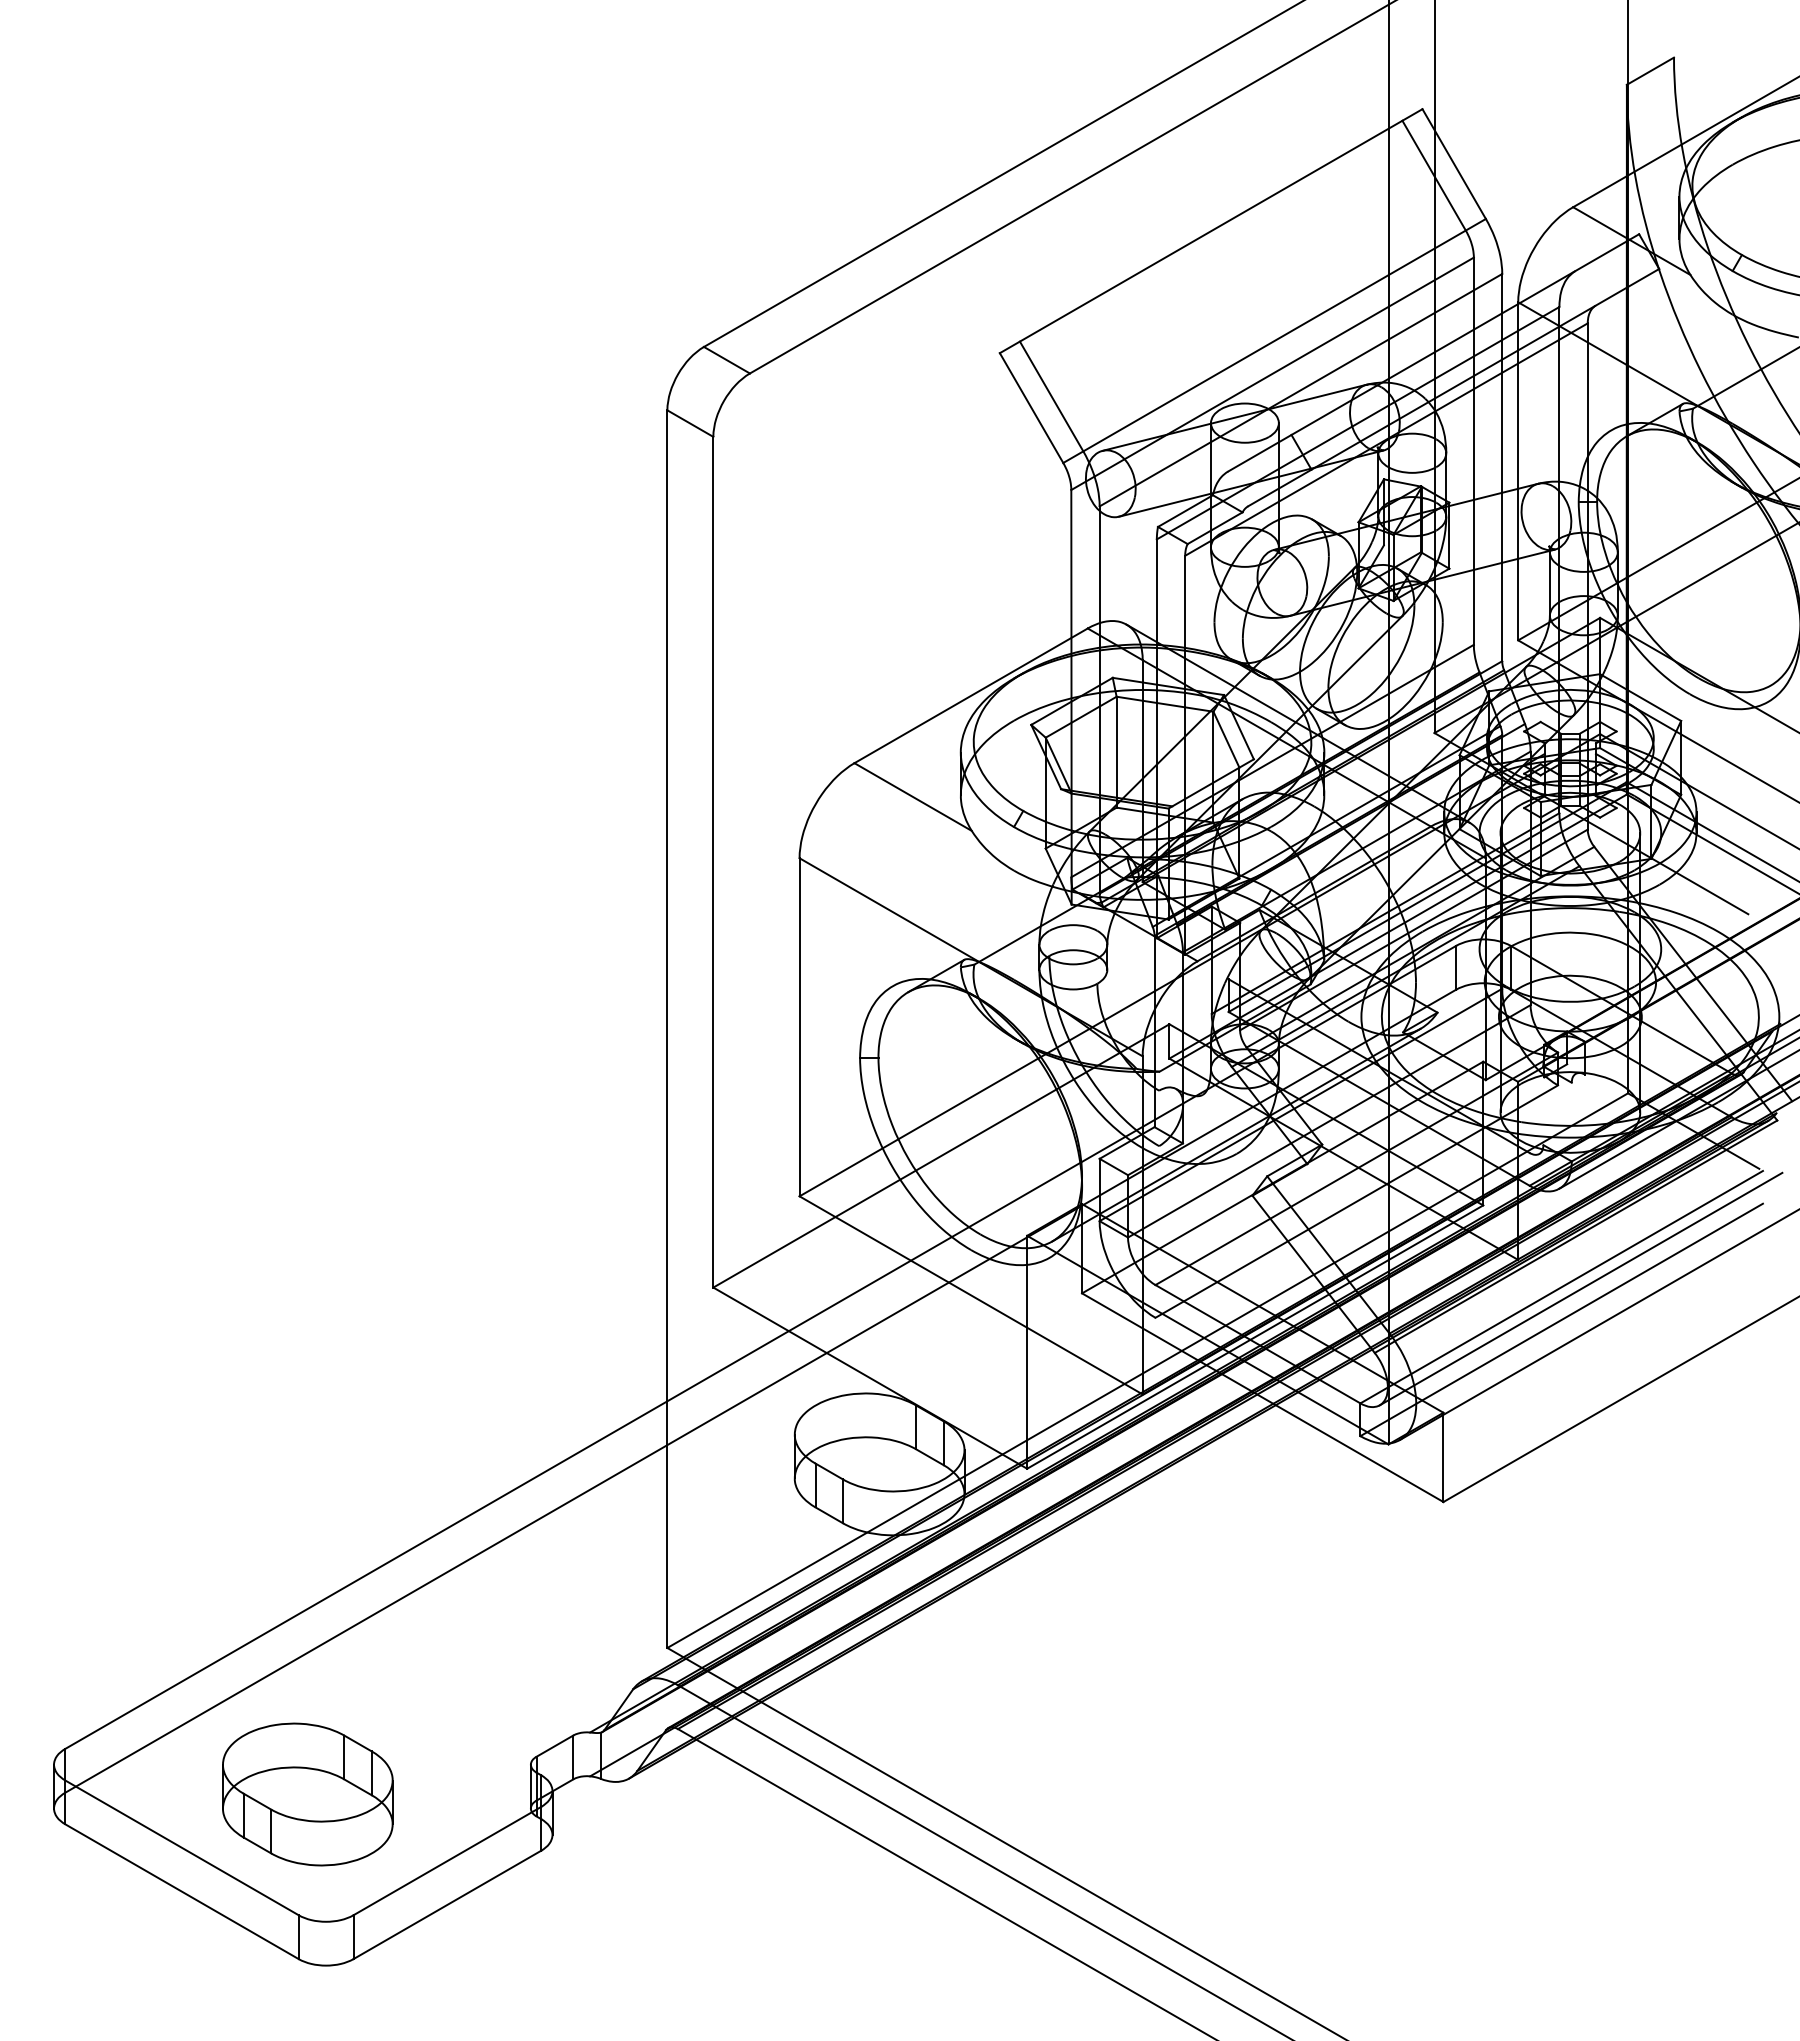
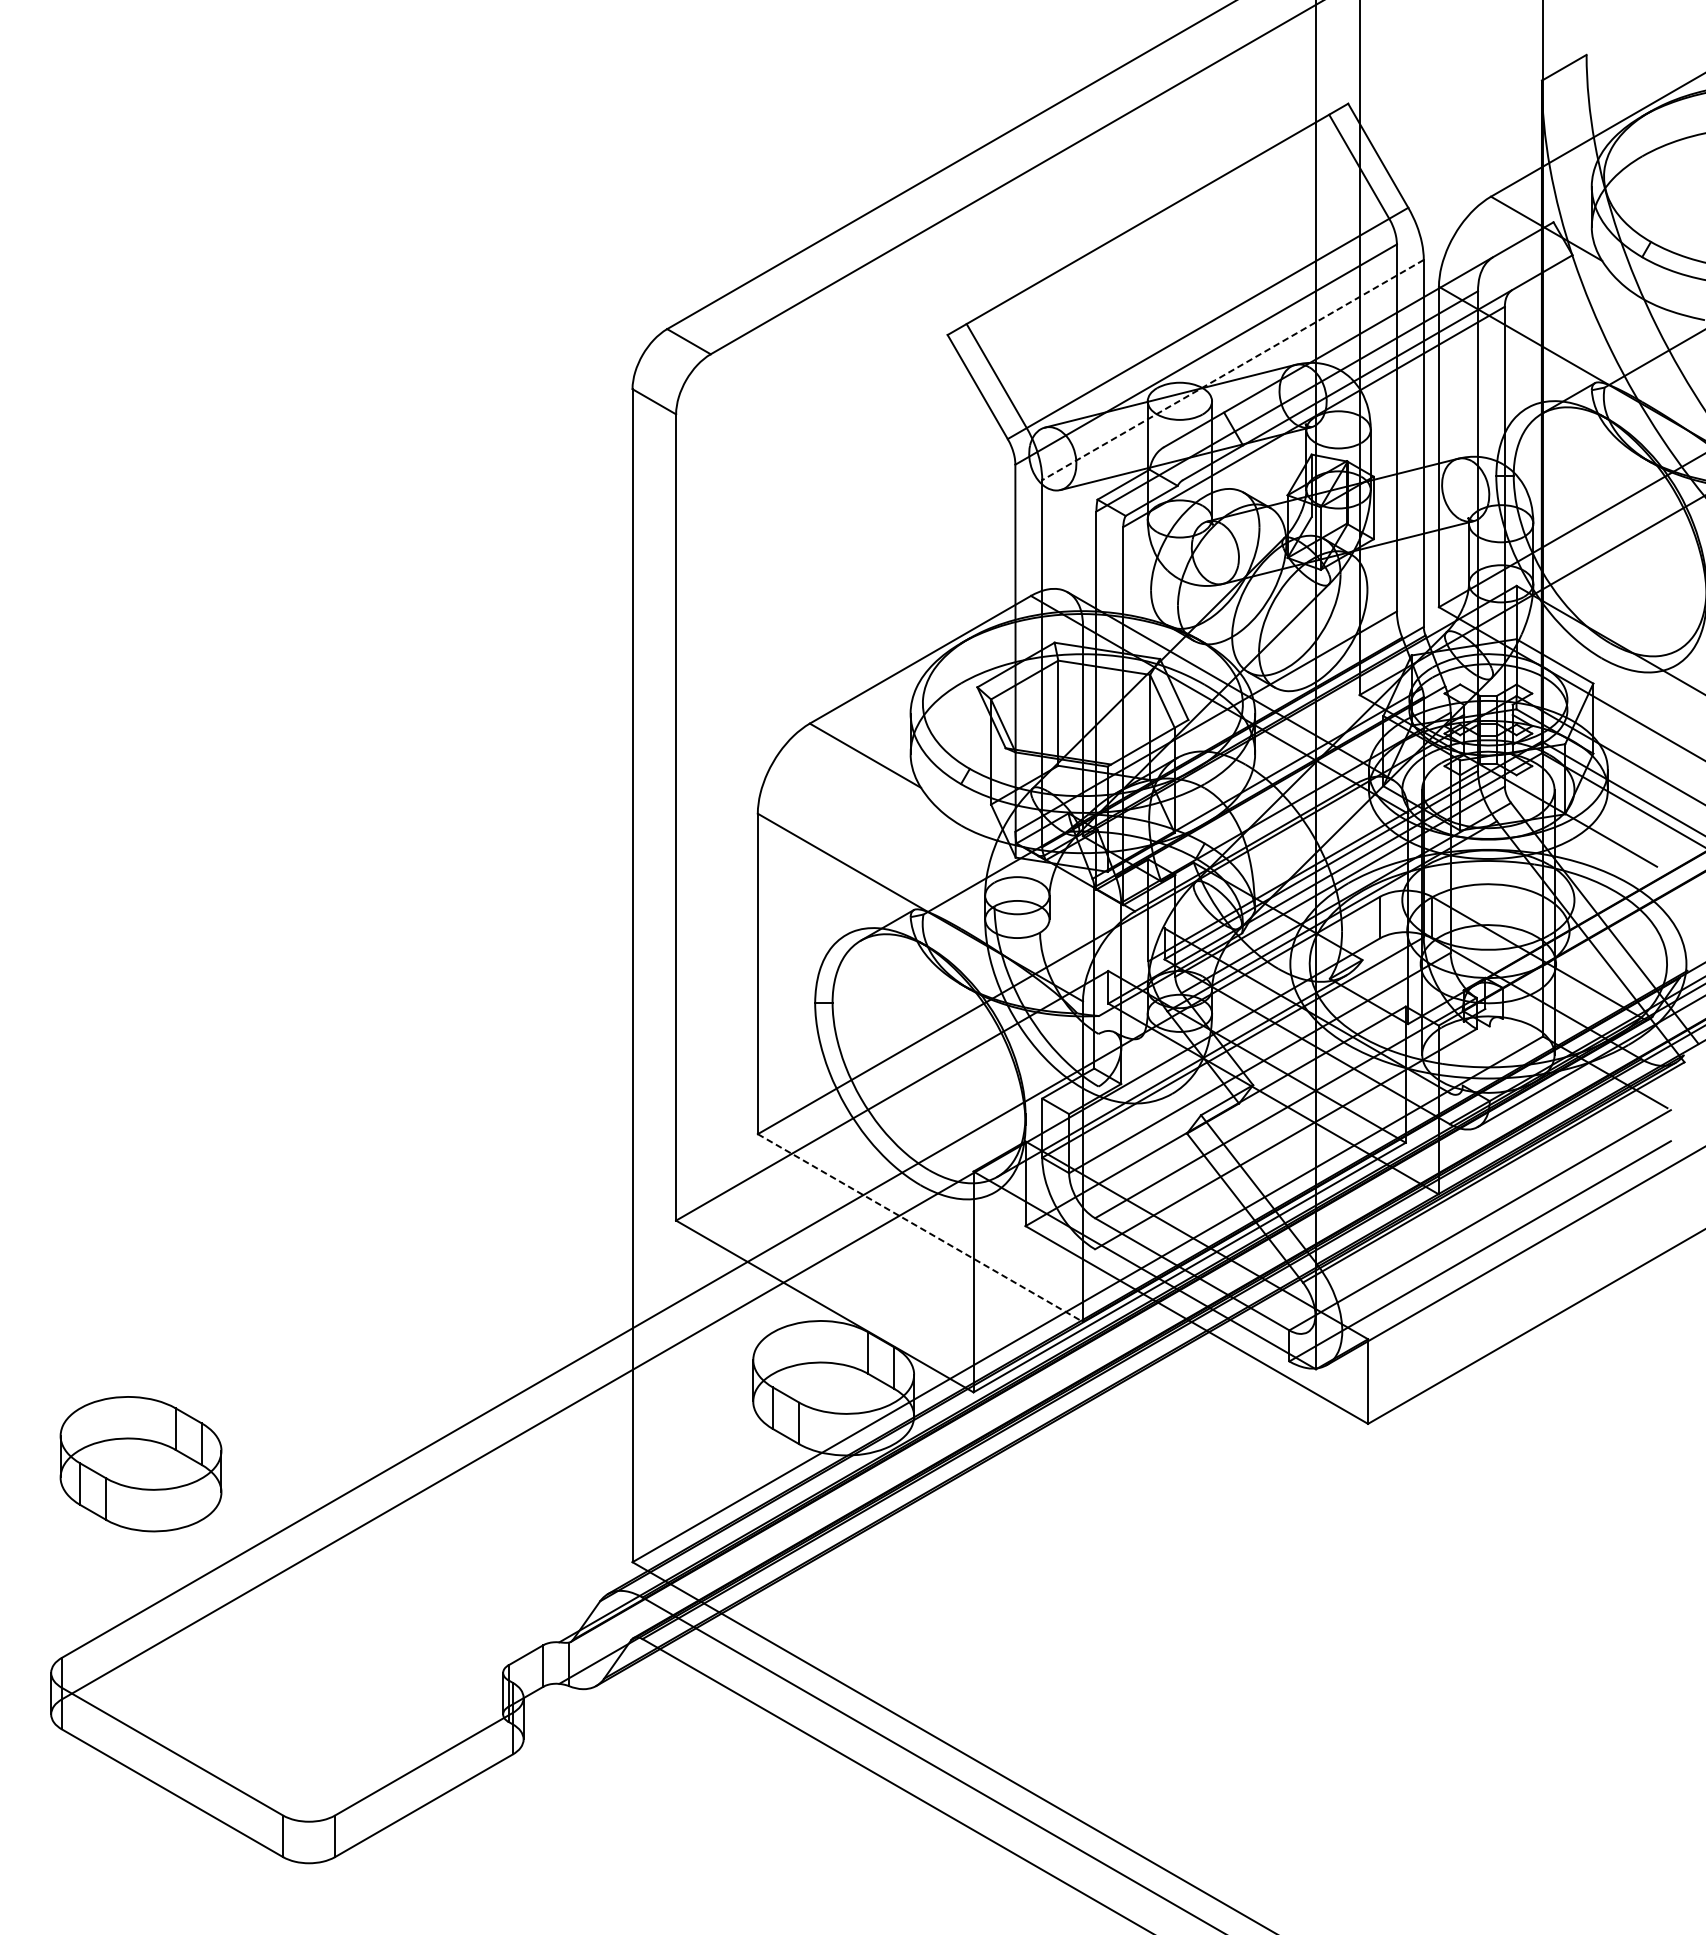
line: (1300, 390) -> (1232, 370), solid -> dashed
line: (1580, 1288) -> (1497, 1221), removed
line: (971, 1295) -> (920, 1228), solid -> dashed
part: (307, 1794) -> (140, 1464), moved

